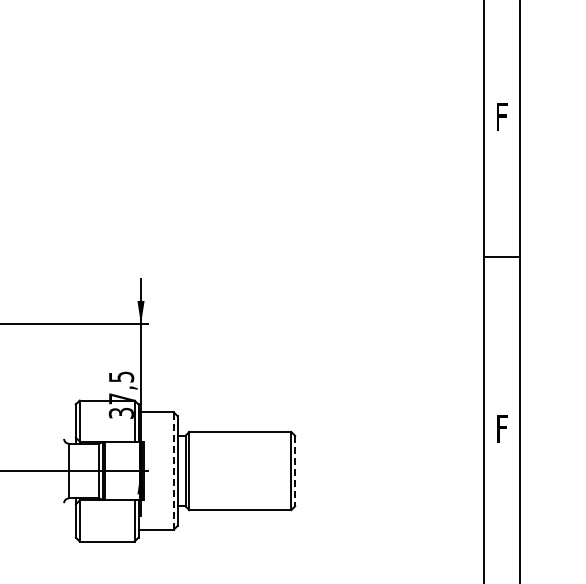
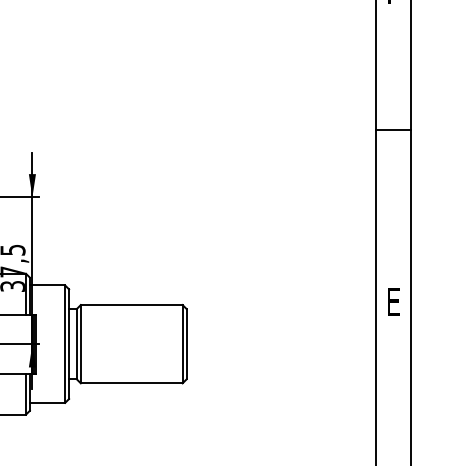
text: (501, 428) -> (392, 301), F -> E
line: (173, 471) -> (64, 344), dashed -> solid
line: (295, 471) -> (186, 344), dashed -> solid

